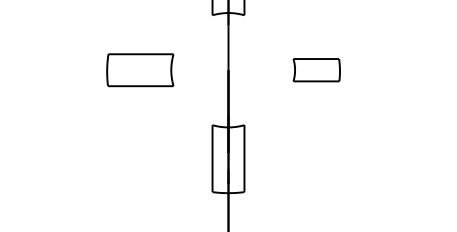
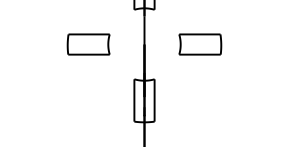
part: (316, 70) -> (200, 44), size x1.43

